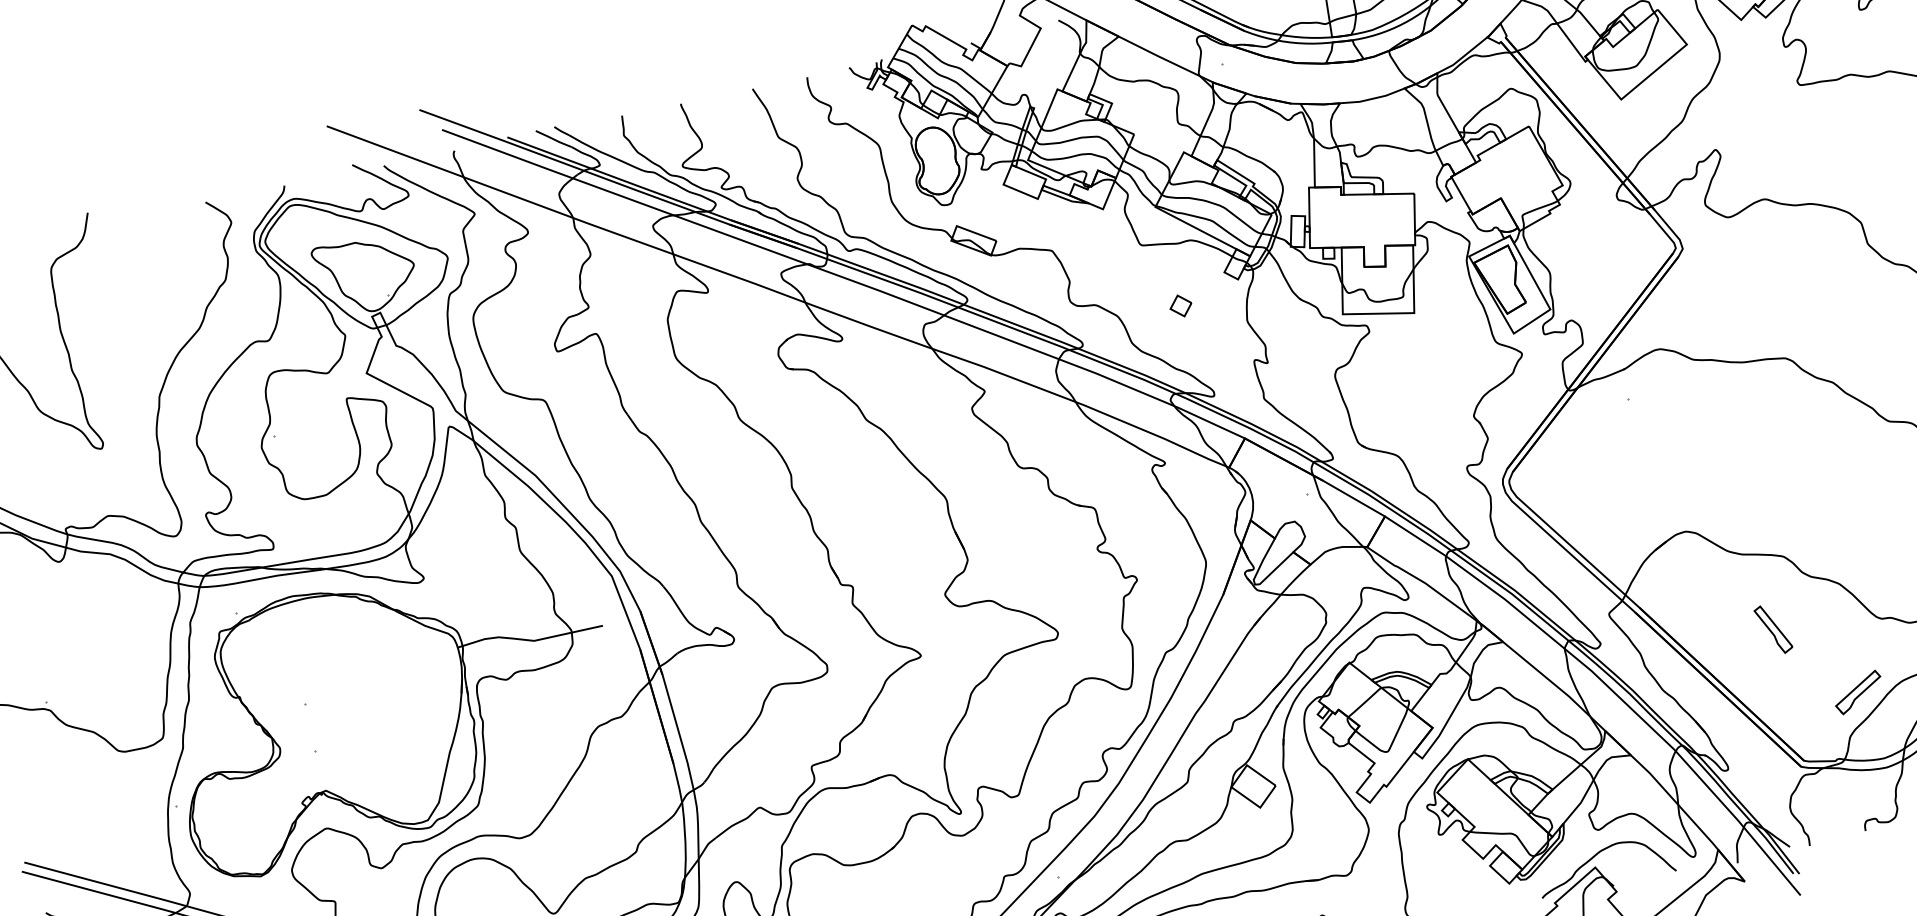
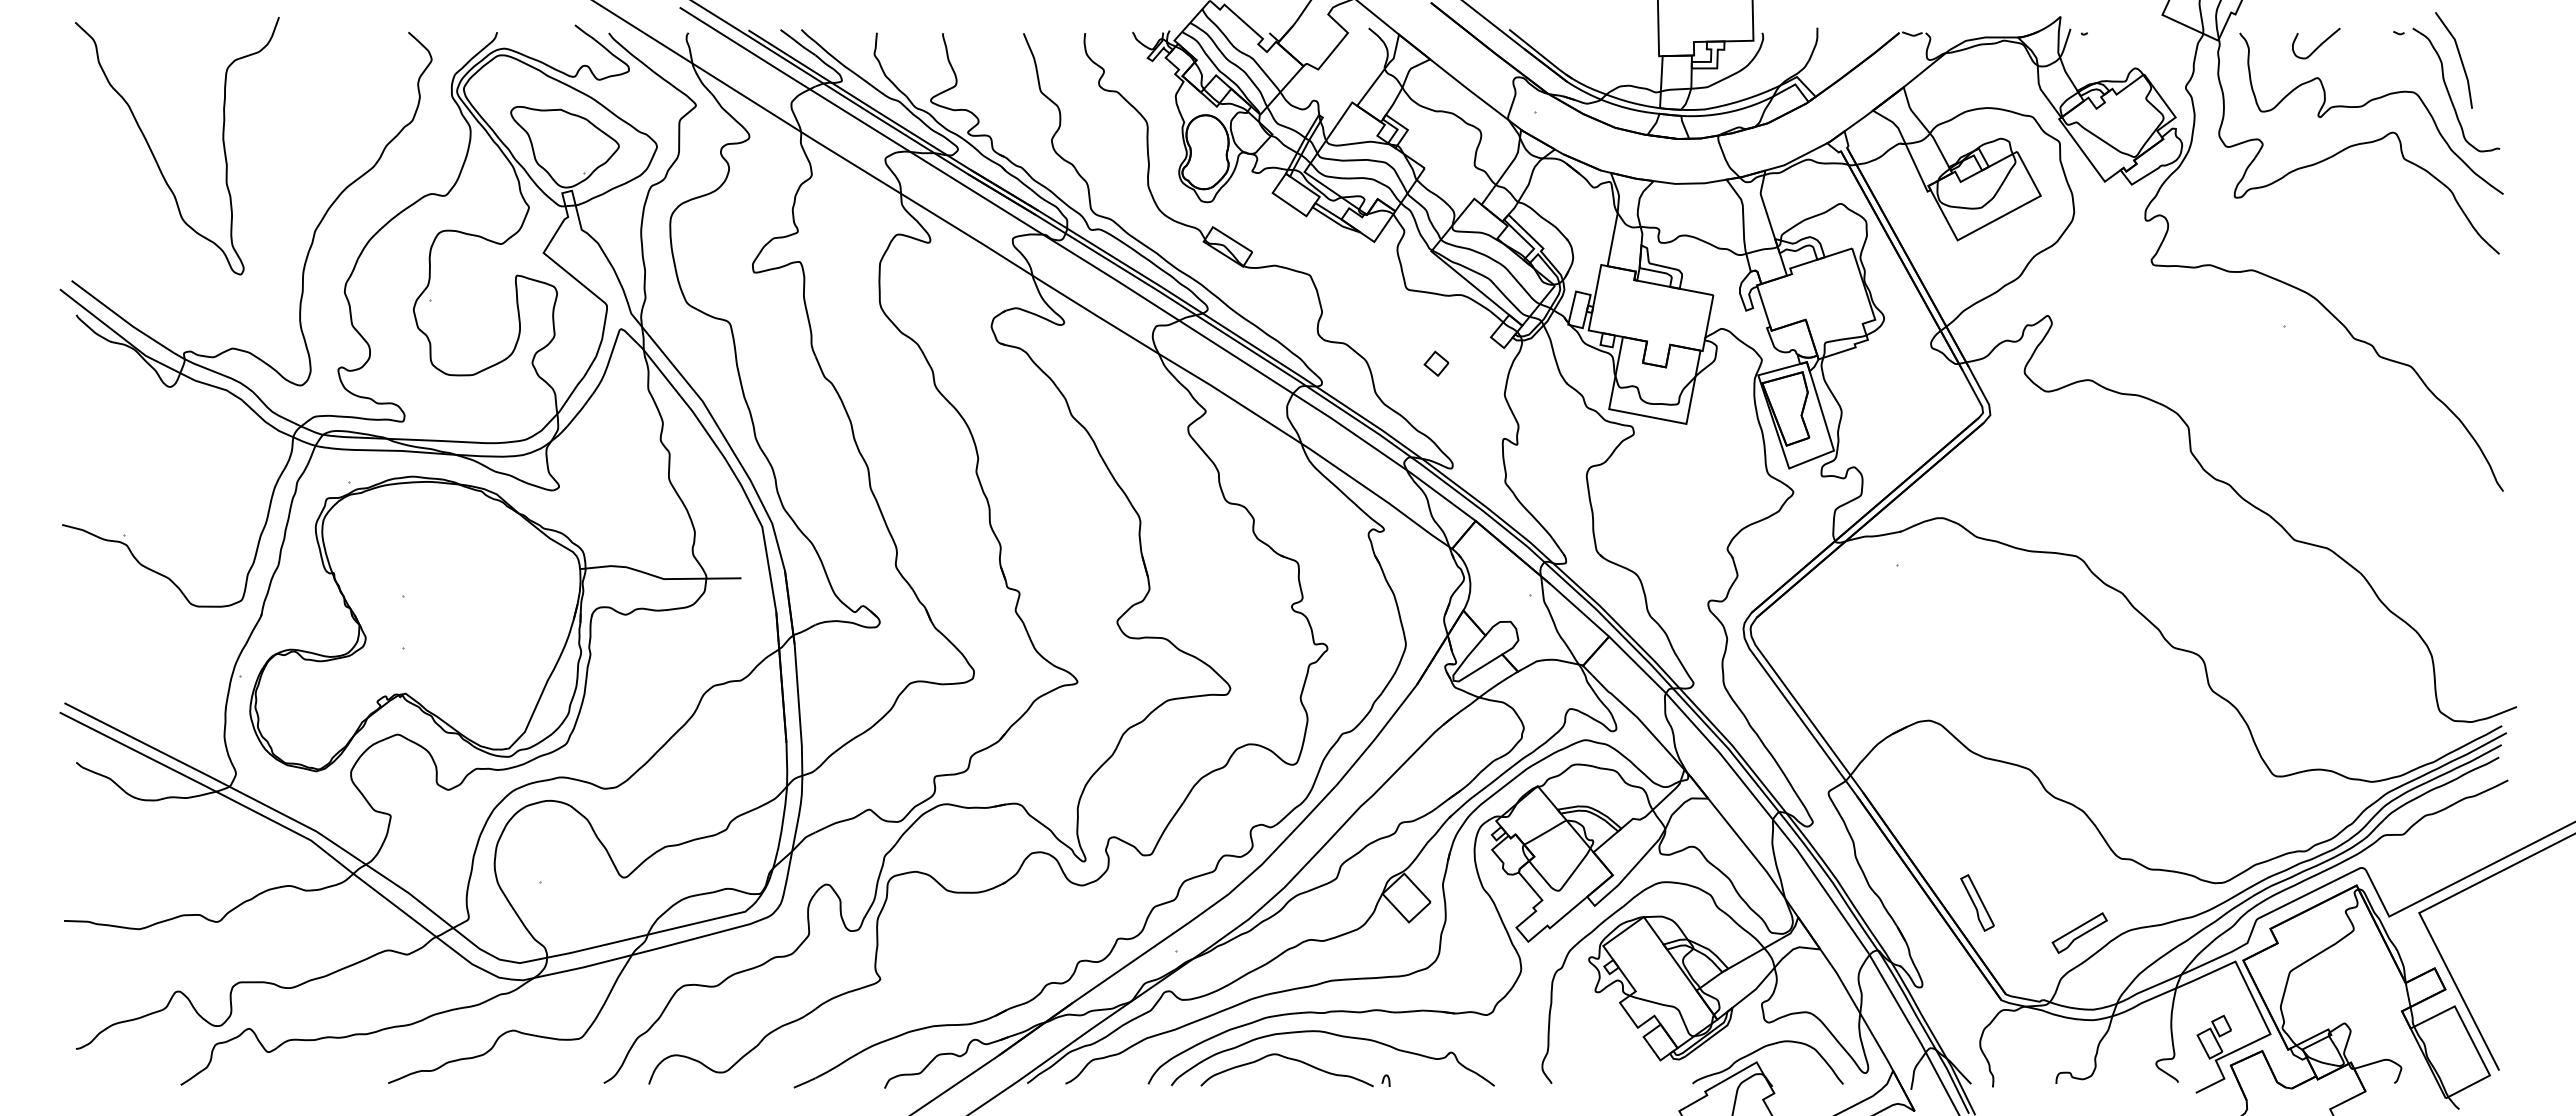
part: (1773, 629) -> (1977, 902), moved

